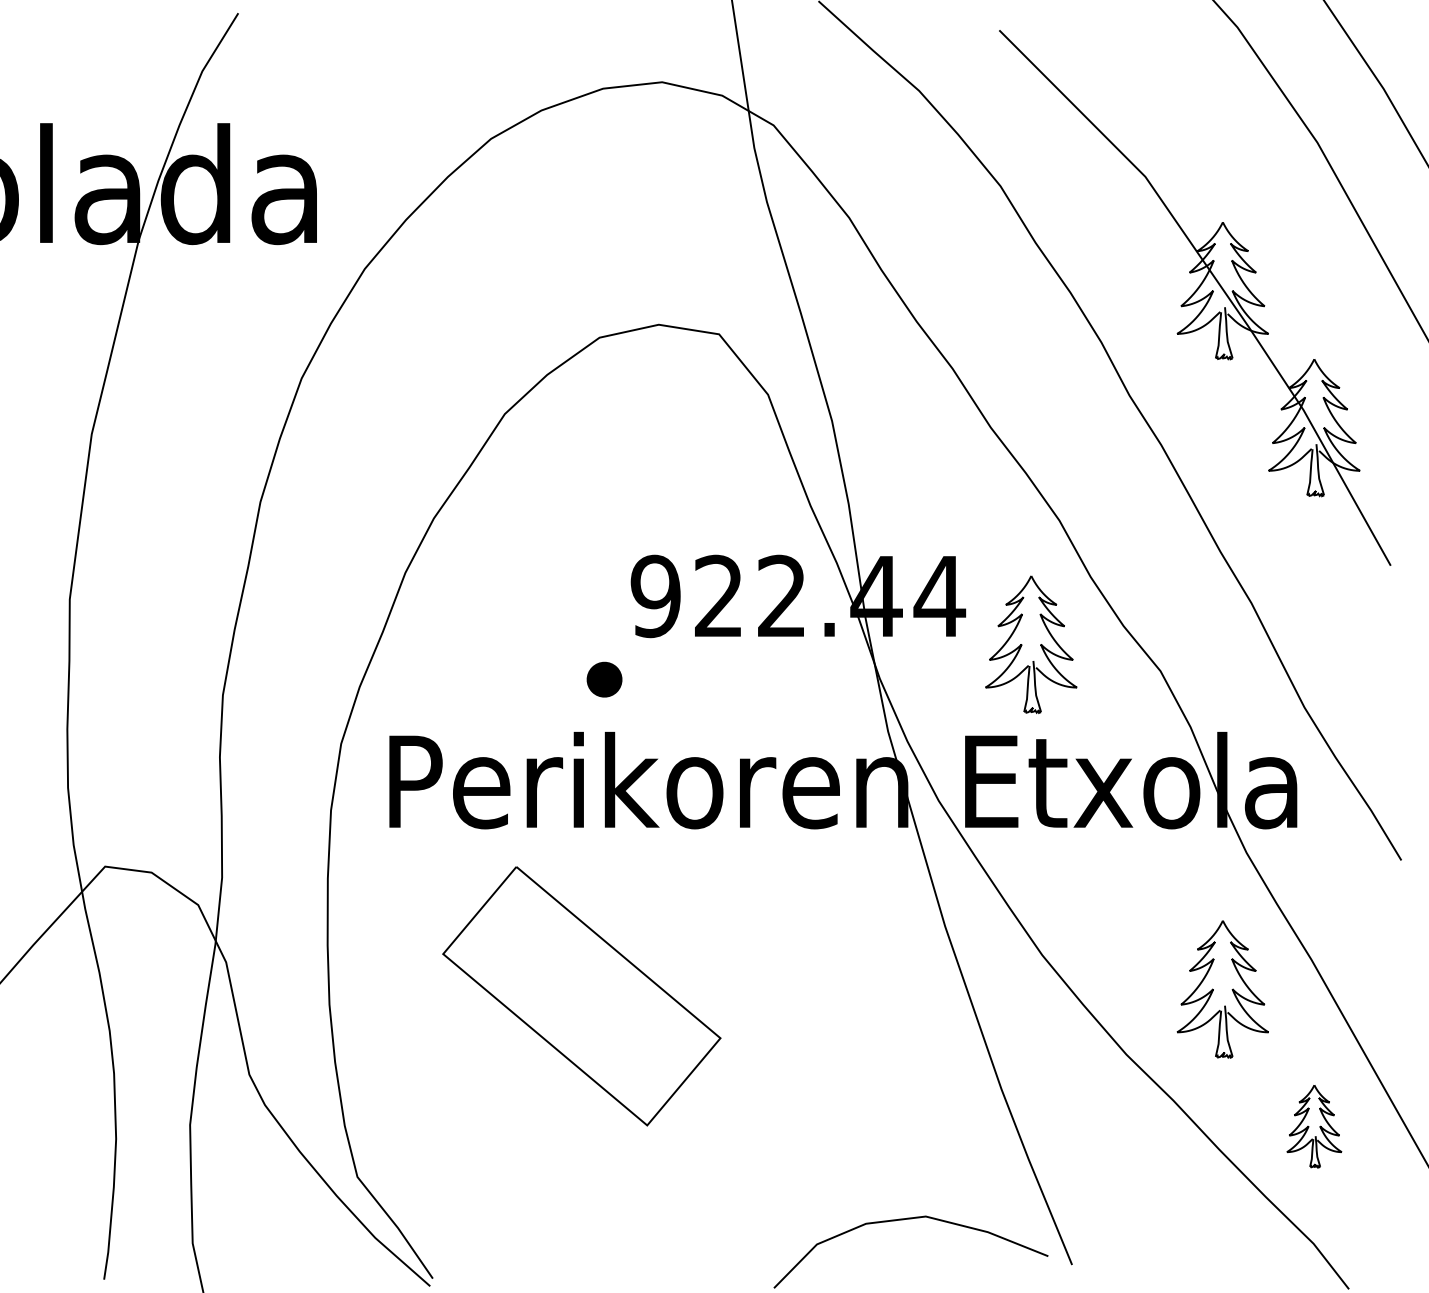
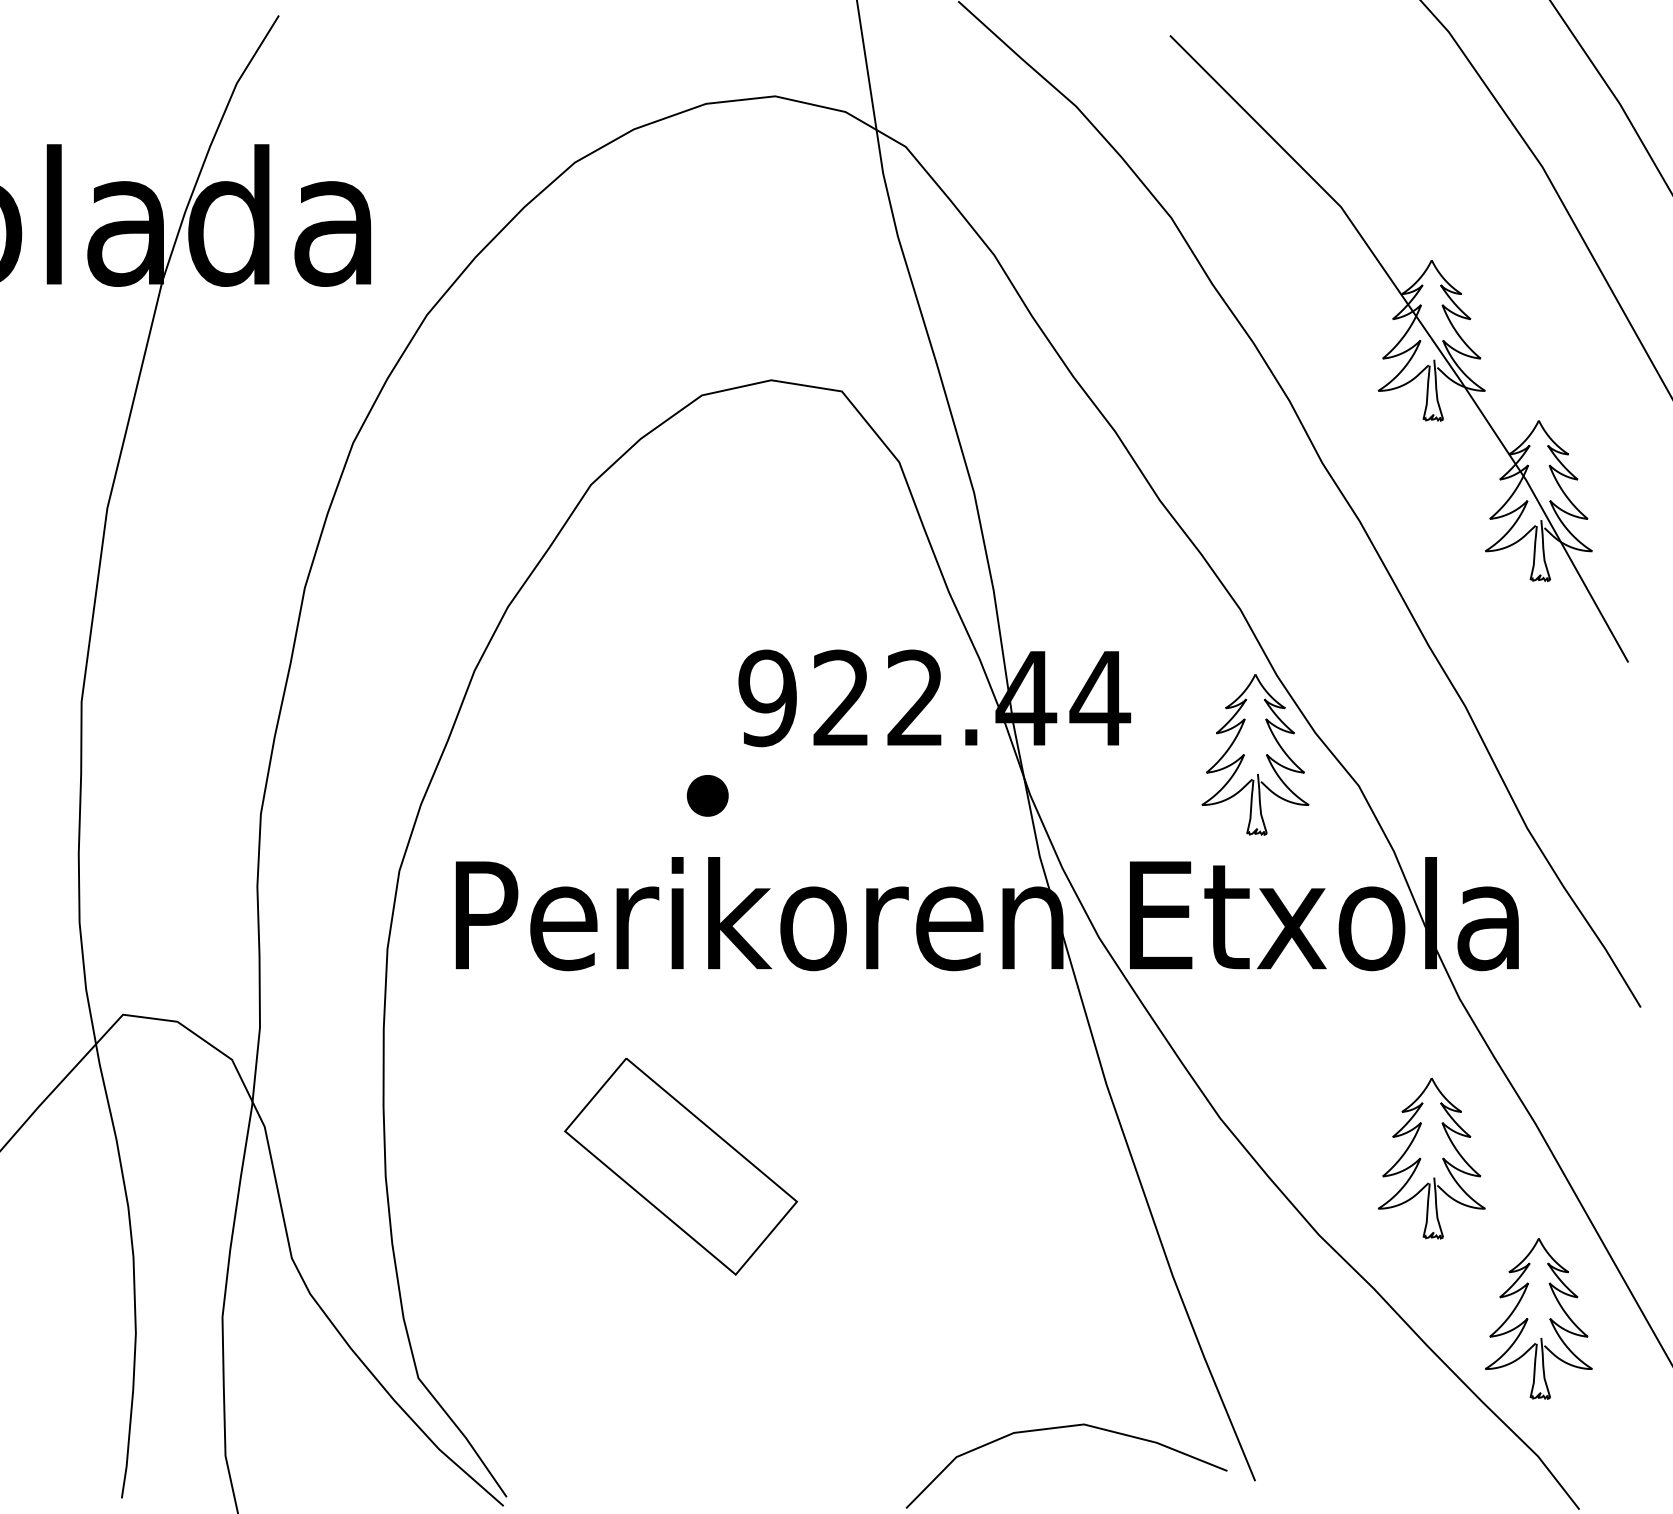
part: (1031, 644) -> (1255, 754), moved
part: (581, 996) -> (680, 1166), size x0.71
part: (1314, 1126) -> (1539, 1319), size x1.67

